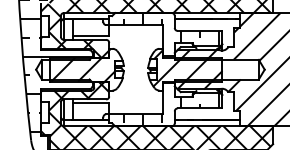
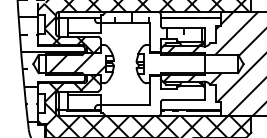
hatch: (187, 67) -> (172, 62), removed
hatch: (171, 109) -> (157, 100), removed

